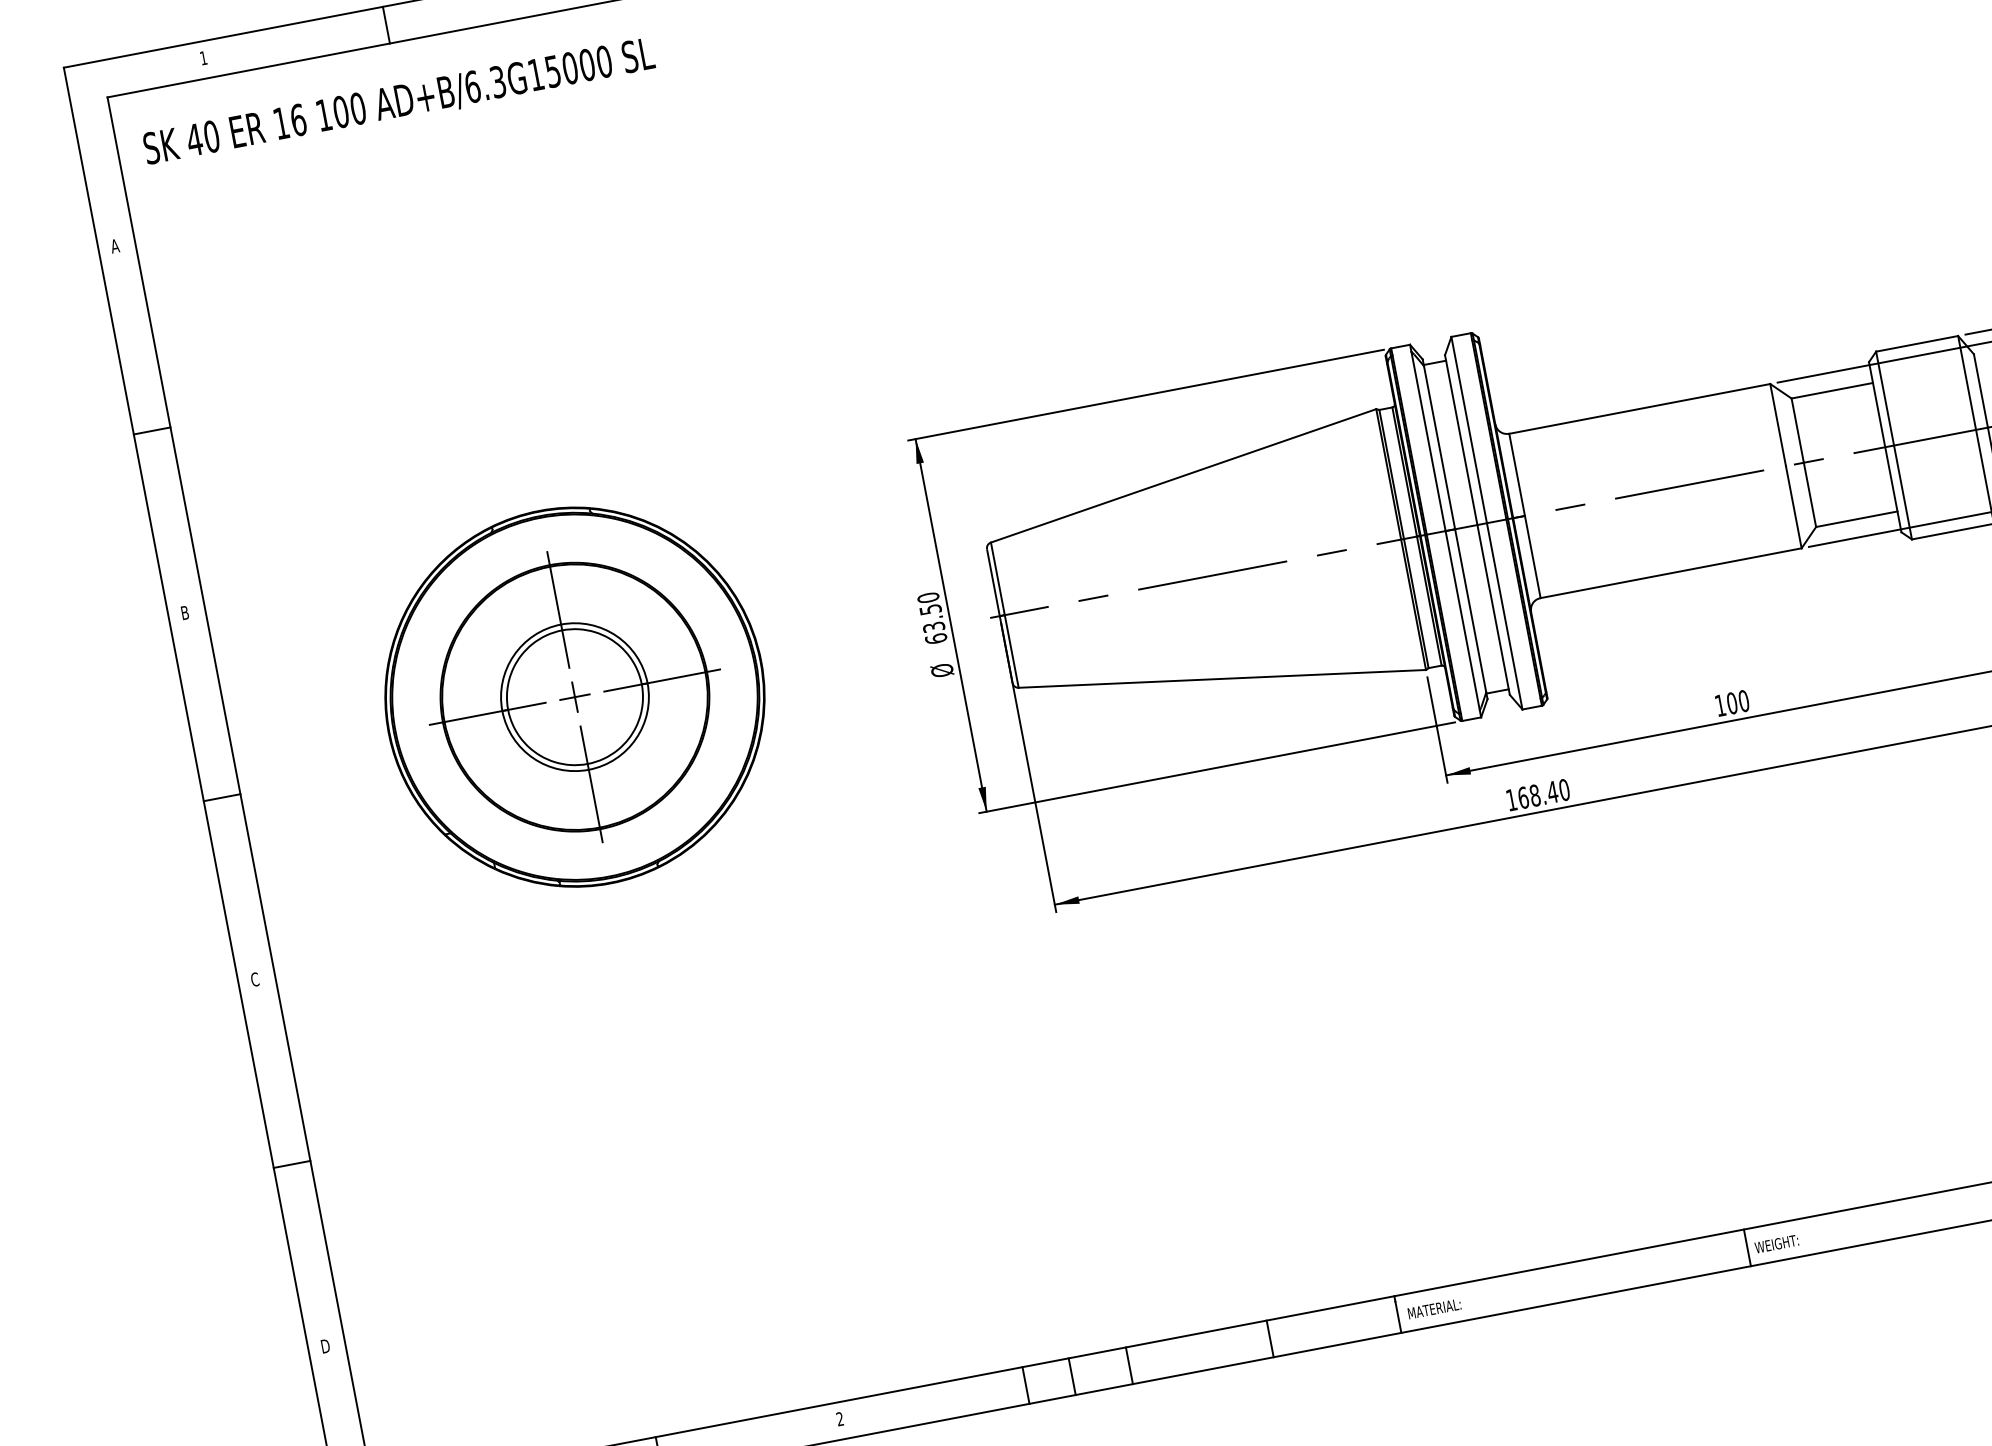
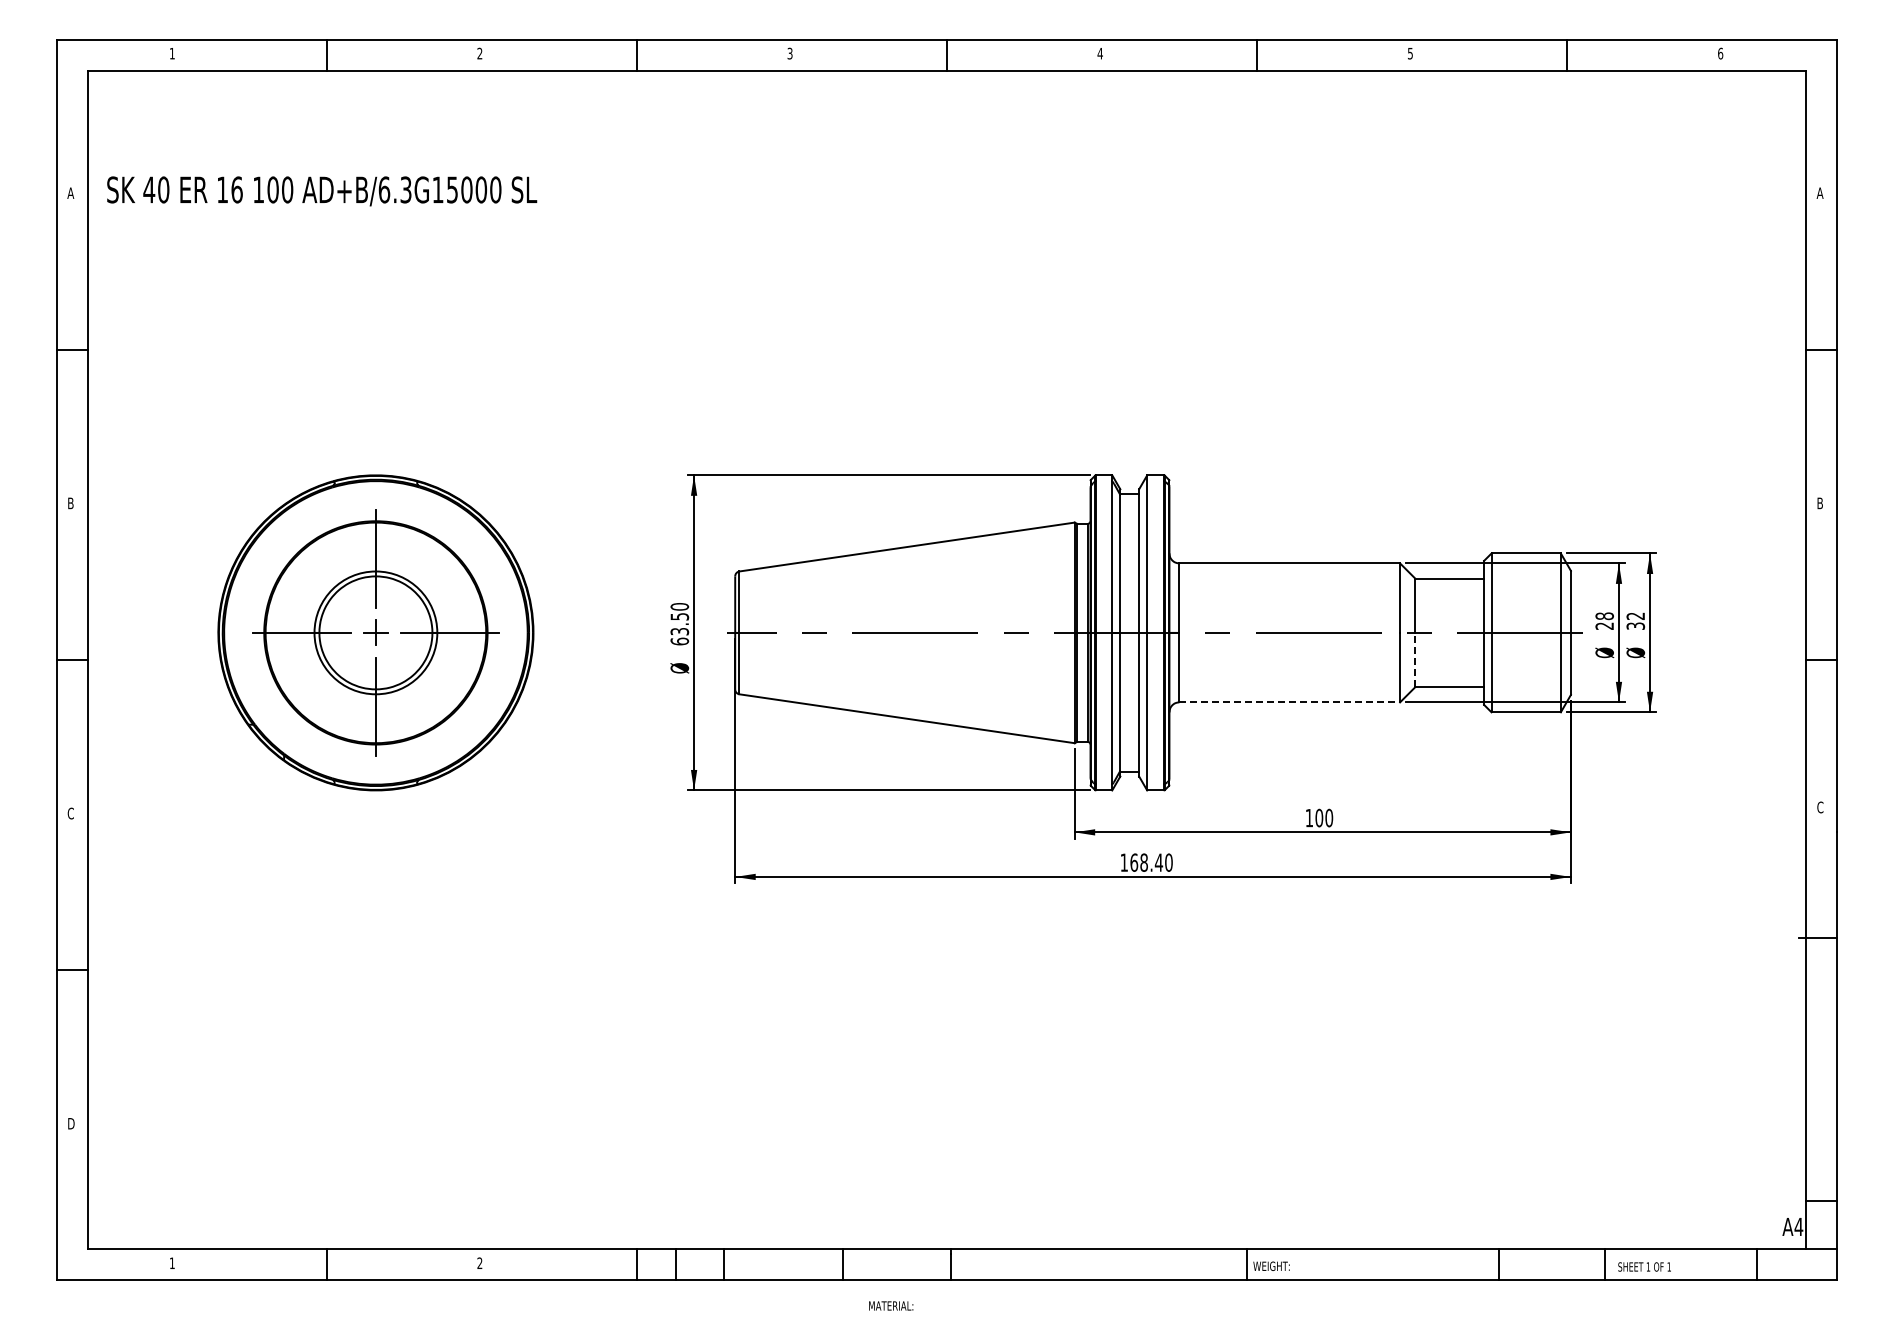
text: (399, 102) -> (322, 191), moved
line: (1810, 494) -> (1415, 659), solid -> dashed
line: (1672, 573) -> (1290, 702), solid -> dashed
text: (1434, 1308) -> (891, 1305), moved

